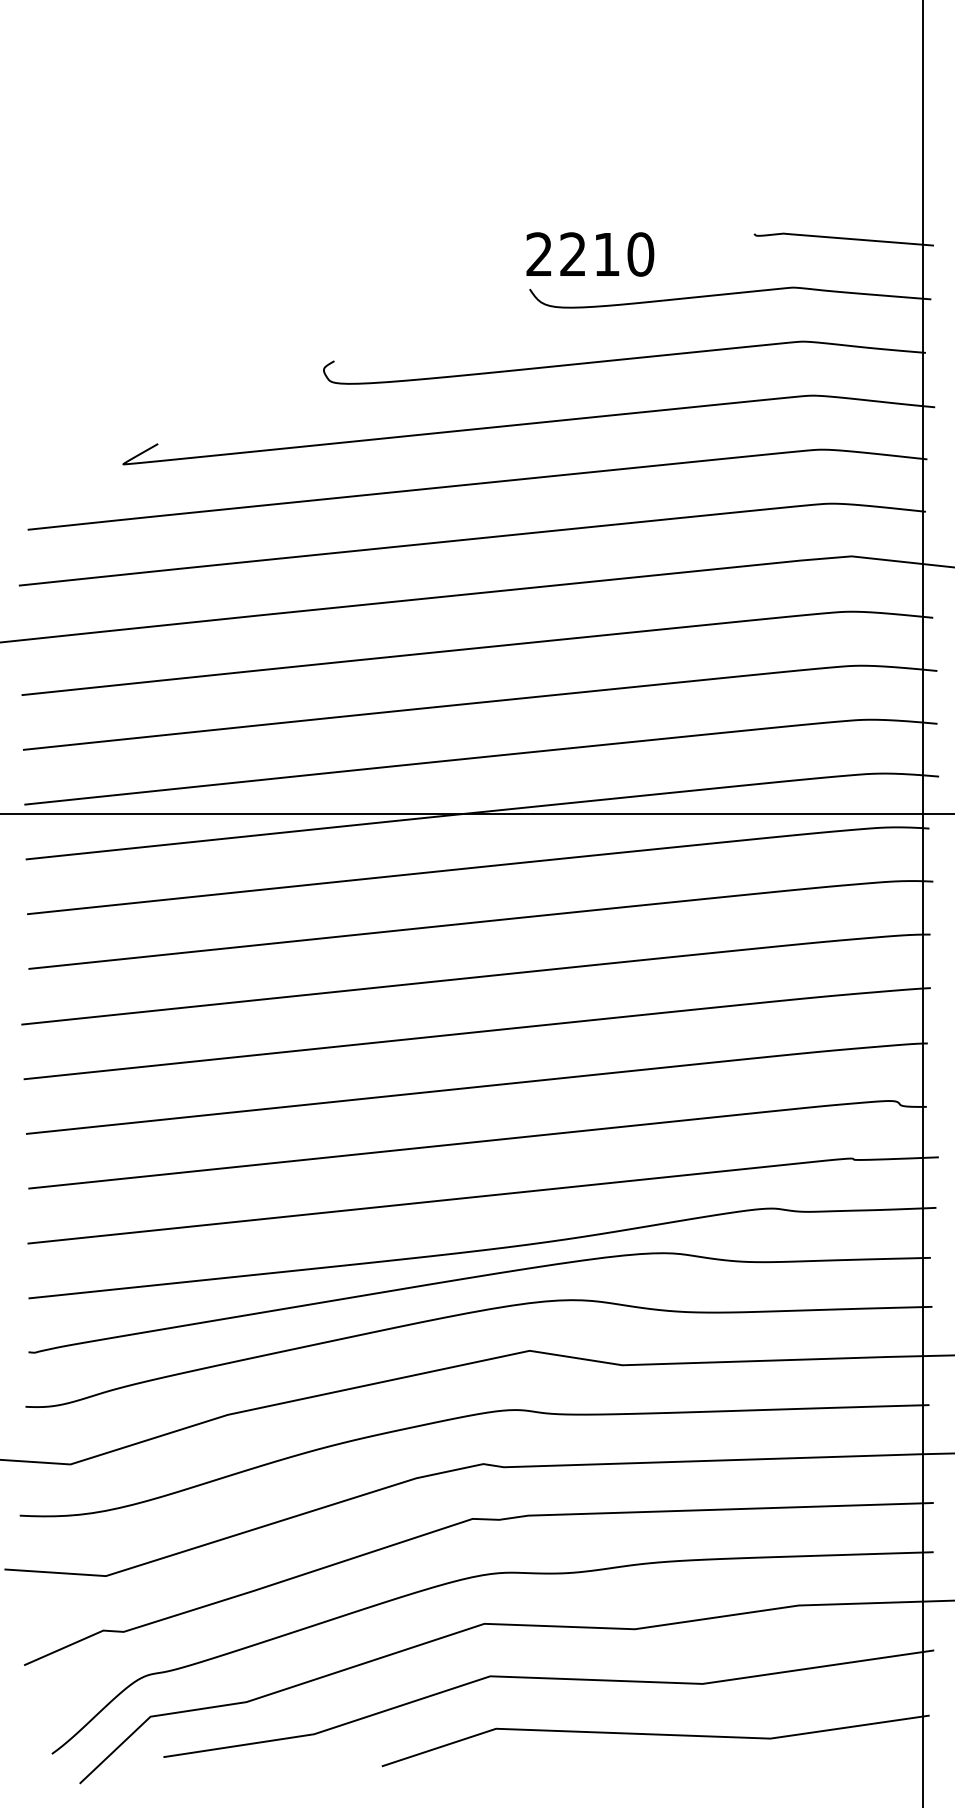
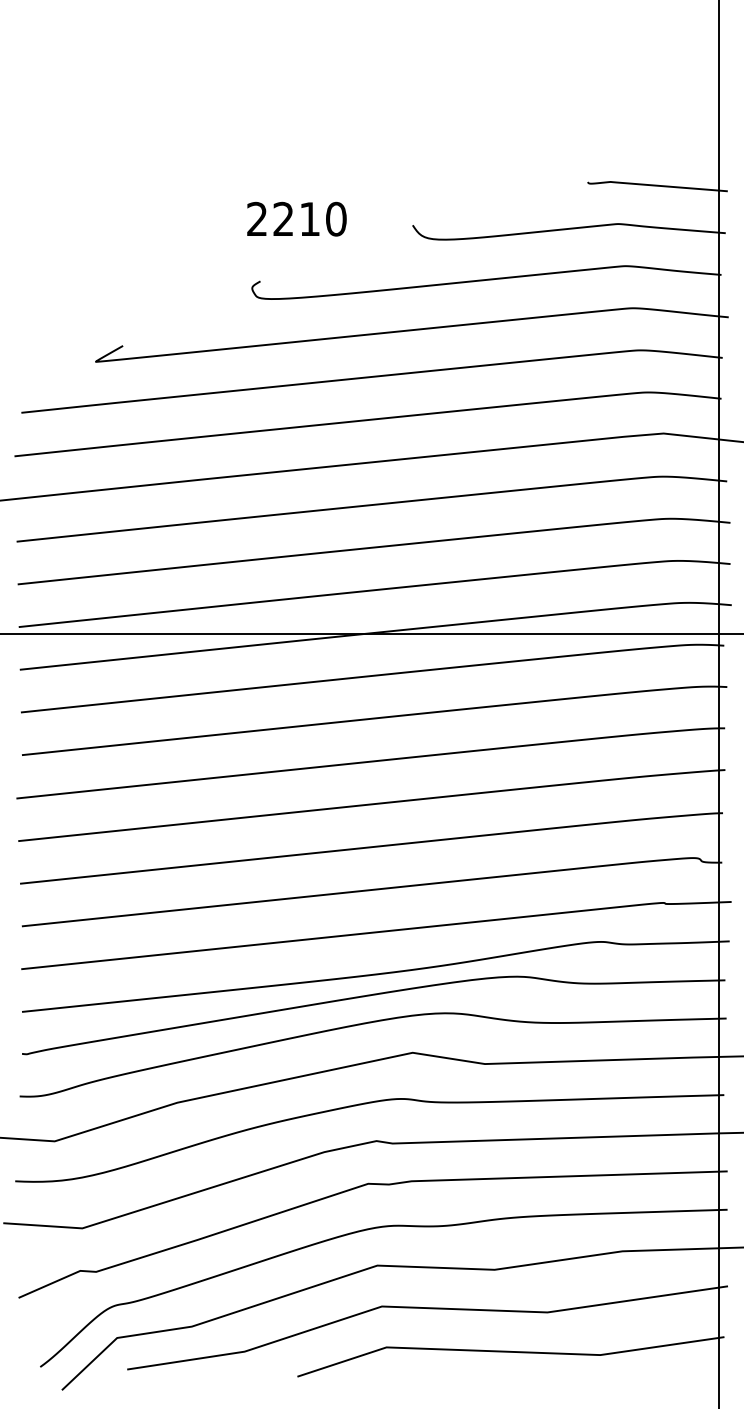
text: (589, 253) -> (296, 218), moved

